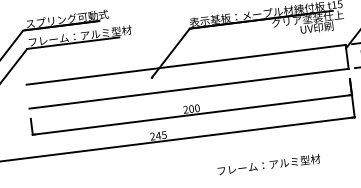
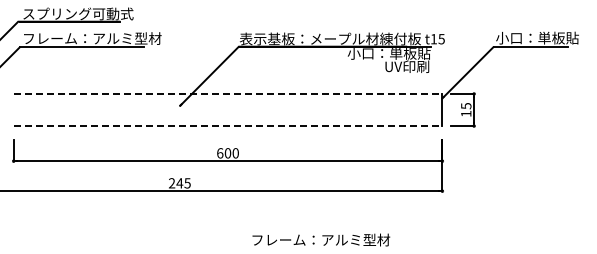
text: (307, 19) -> (395, 53), クリア塗装仕上 -> 小口：単板貼
line: (186, 64) -> (228, 93), solid -> dashed
line: (189, 89) -> (228, 126), solid -> dashed
text: (186, 109) -> (220, 153), 200 -> 600

